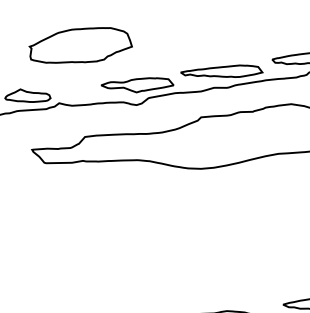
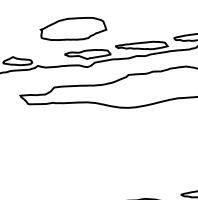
part: (80, 44) -> (73, 28), moved

